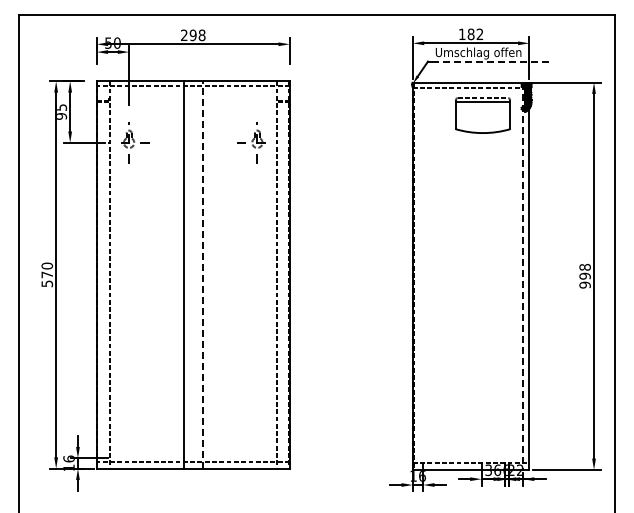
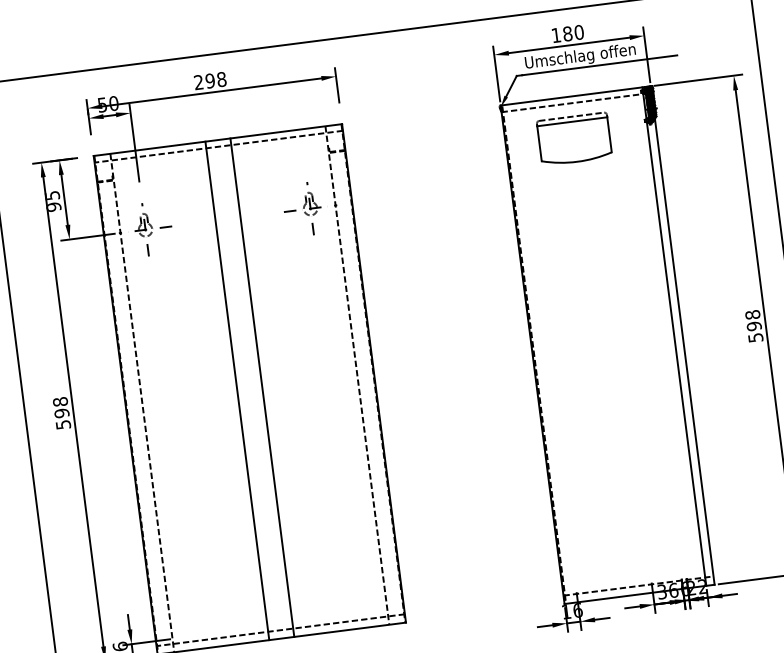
text: (479, 34) -> (578, 32), 182 -> 180
line: (492, 61) -> (599, 65), dashed -> solid
part: (482, 115) -> (573, 139), moved
text: (47, 270) -> (61, 407), 570 -> 598
line: (202, 274) -> (261, 387), dashed -> solid
line: (522, 276) -> (673, 337), dashed -> solid
text: (584, 284) -> (754, 337), 998 -> 598

